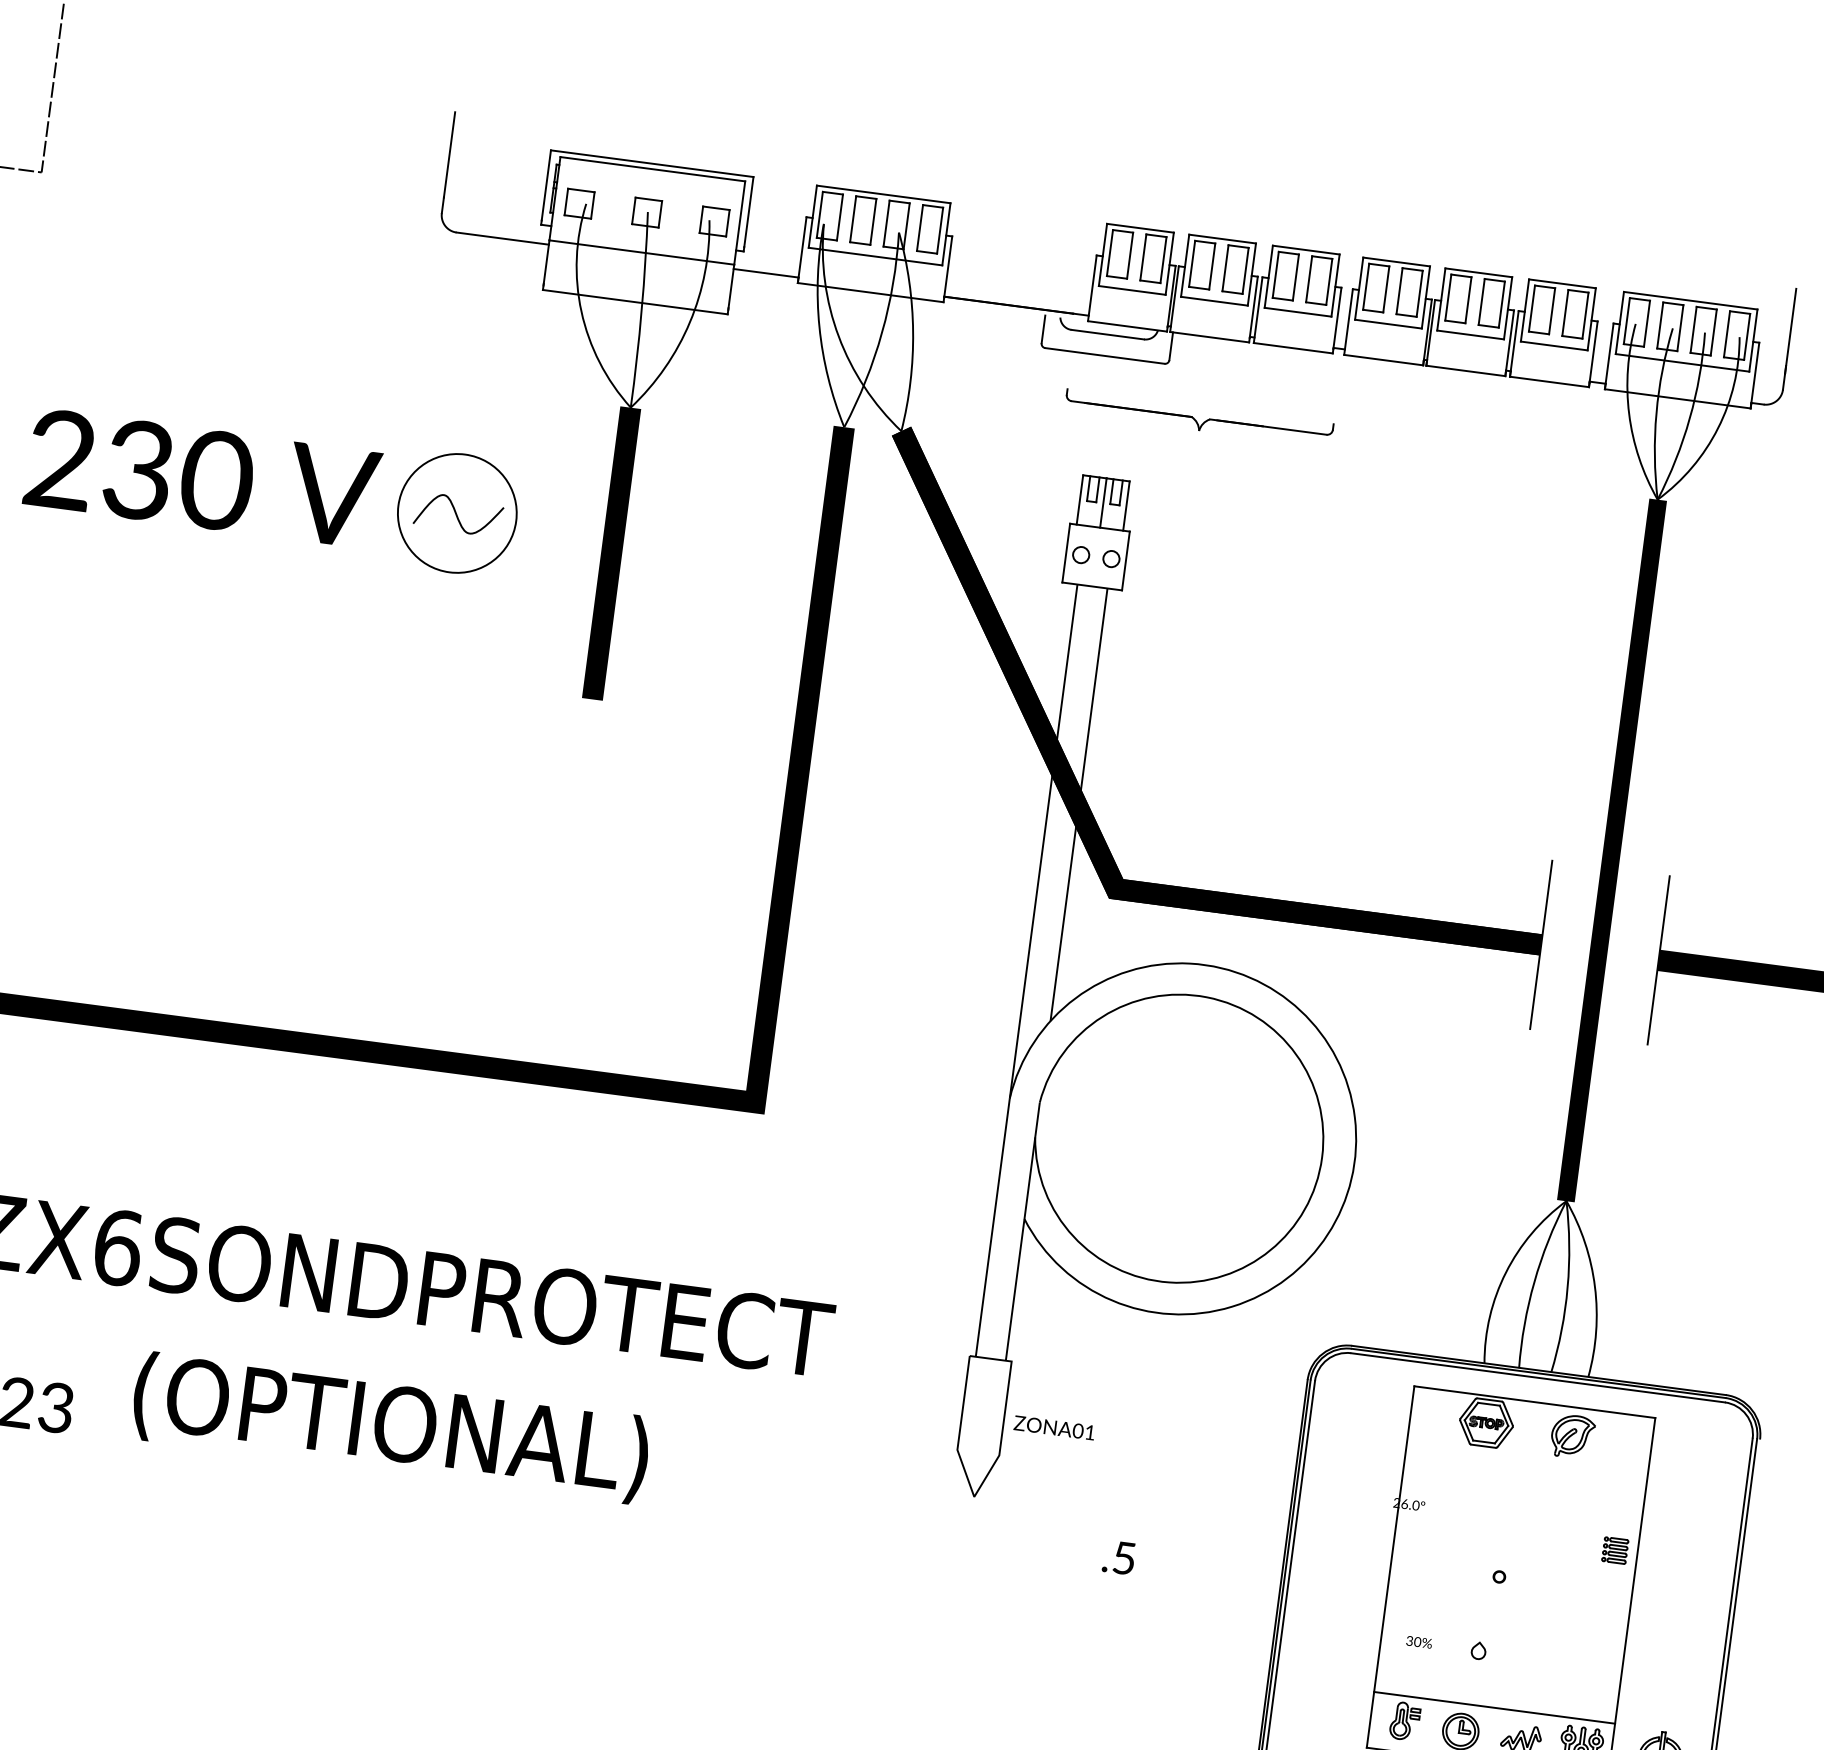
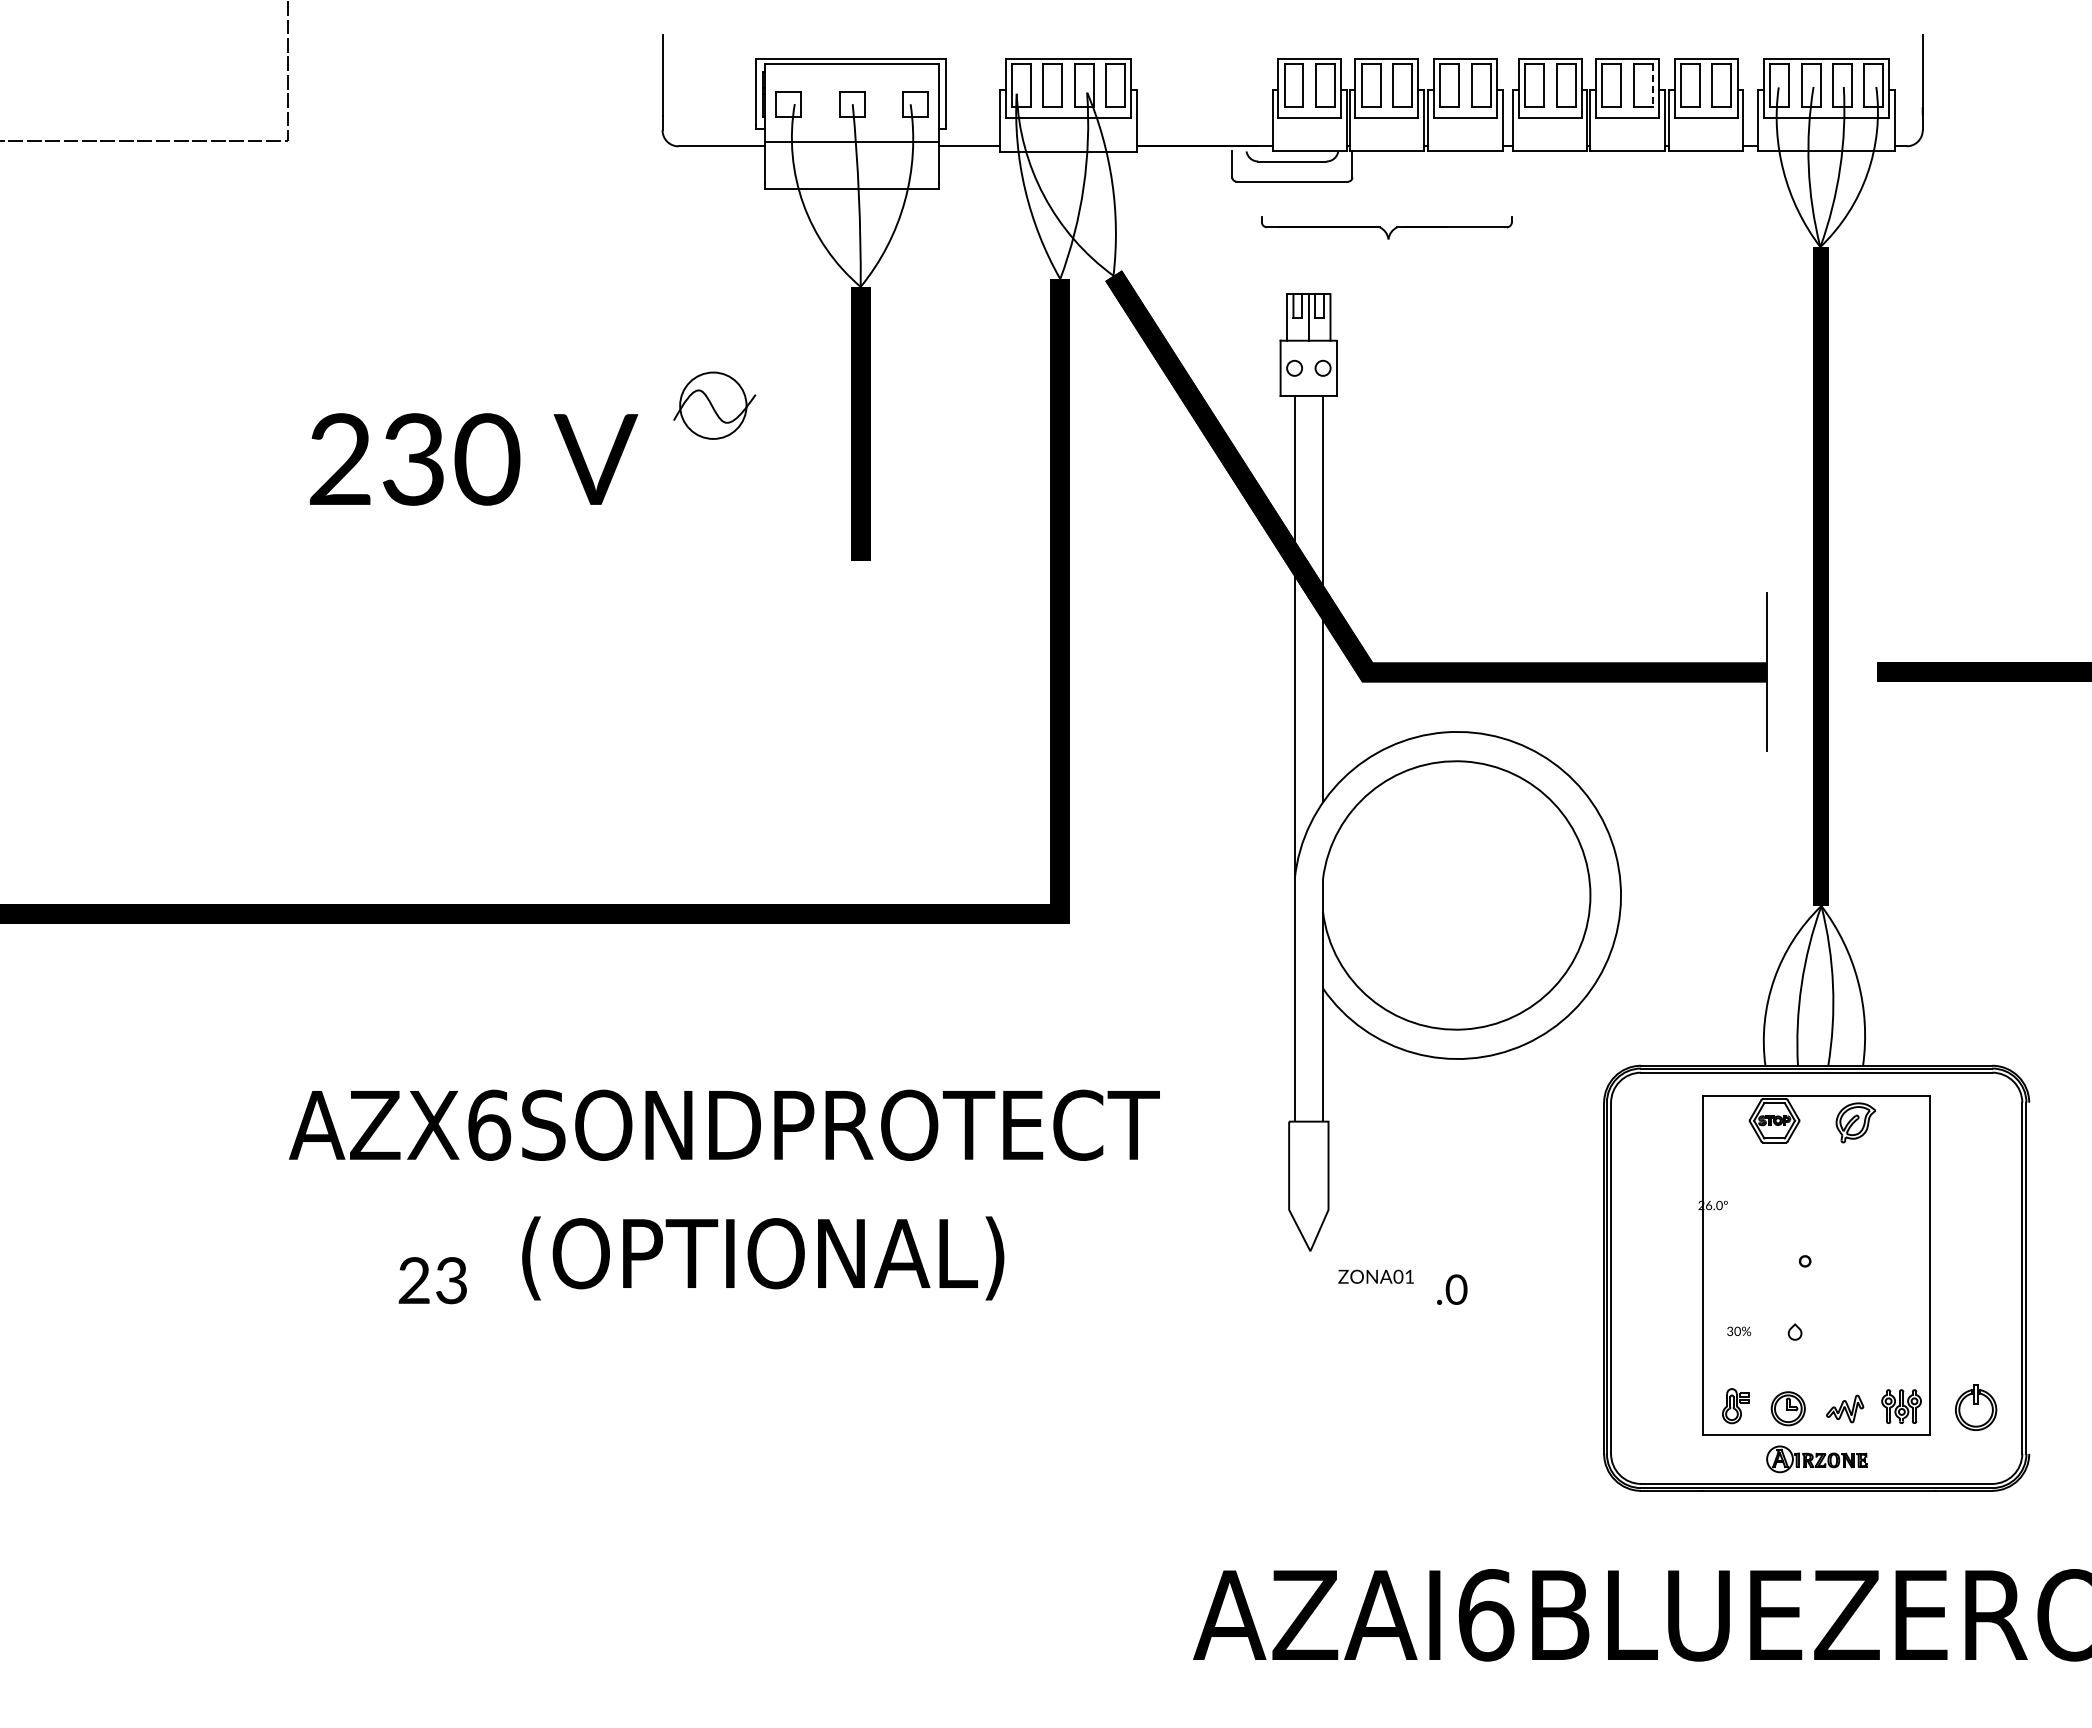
line: (1501, 304) -> (1652, 85), solid -> dashed
text: (202, 478) -> (473, 459), moved
circle: (457, 513) -> (713, 405), size x0.6
line: (1658, 960) -> (1877, 672), removed
text: (1053, 1427) -> (1375, 1276), moved
part: (1614, 1550) -> (1908, 1222), removed
text: (1124, 1558) -> (1456, 1289), .5 -> .0
line: (1494, 1707) -> (1816, 1382), removed

